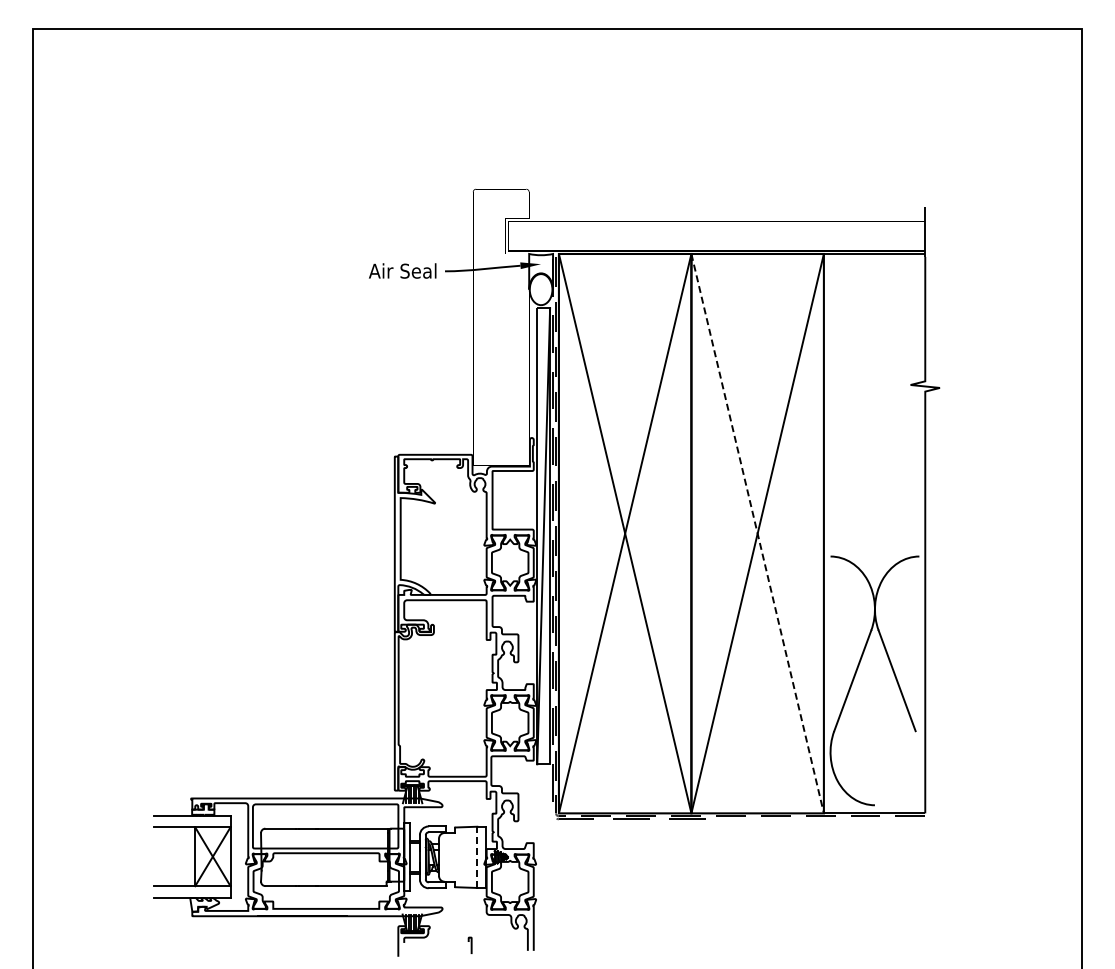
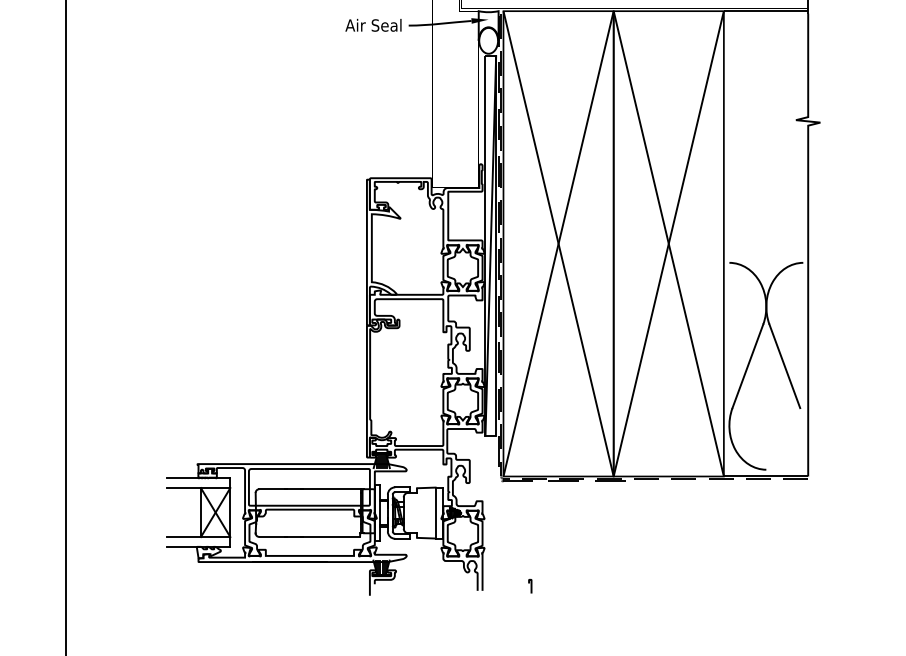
line: (757, 534) -> (668, 244), dashed -> solid
line: (477, 857) -> (435, 513), dashed -> solid
curve: (470, 944) -> (530, 585), moved

